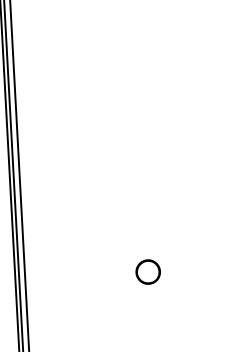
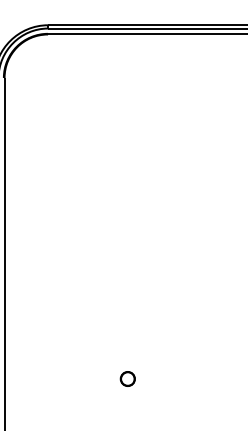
part: (147, 271) -> (127, 378), size x0.6

